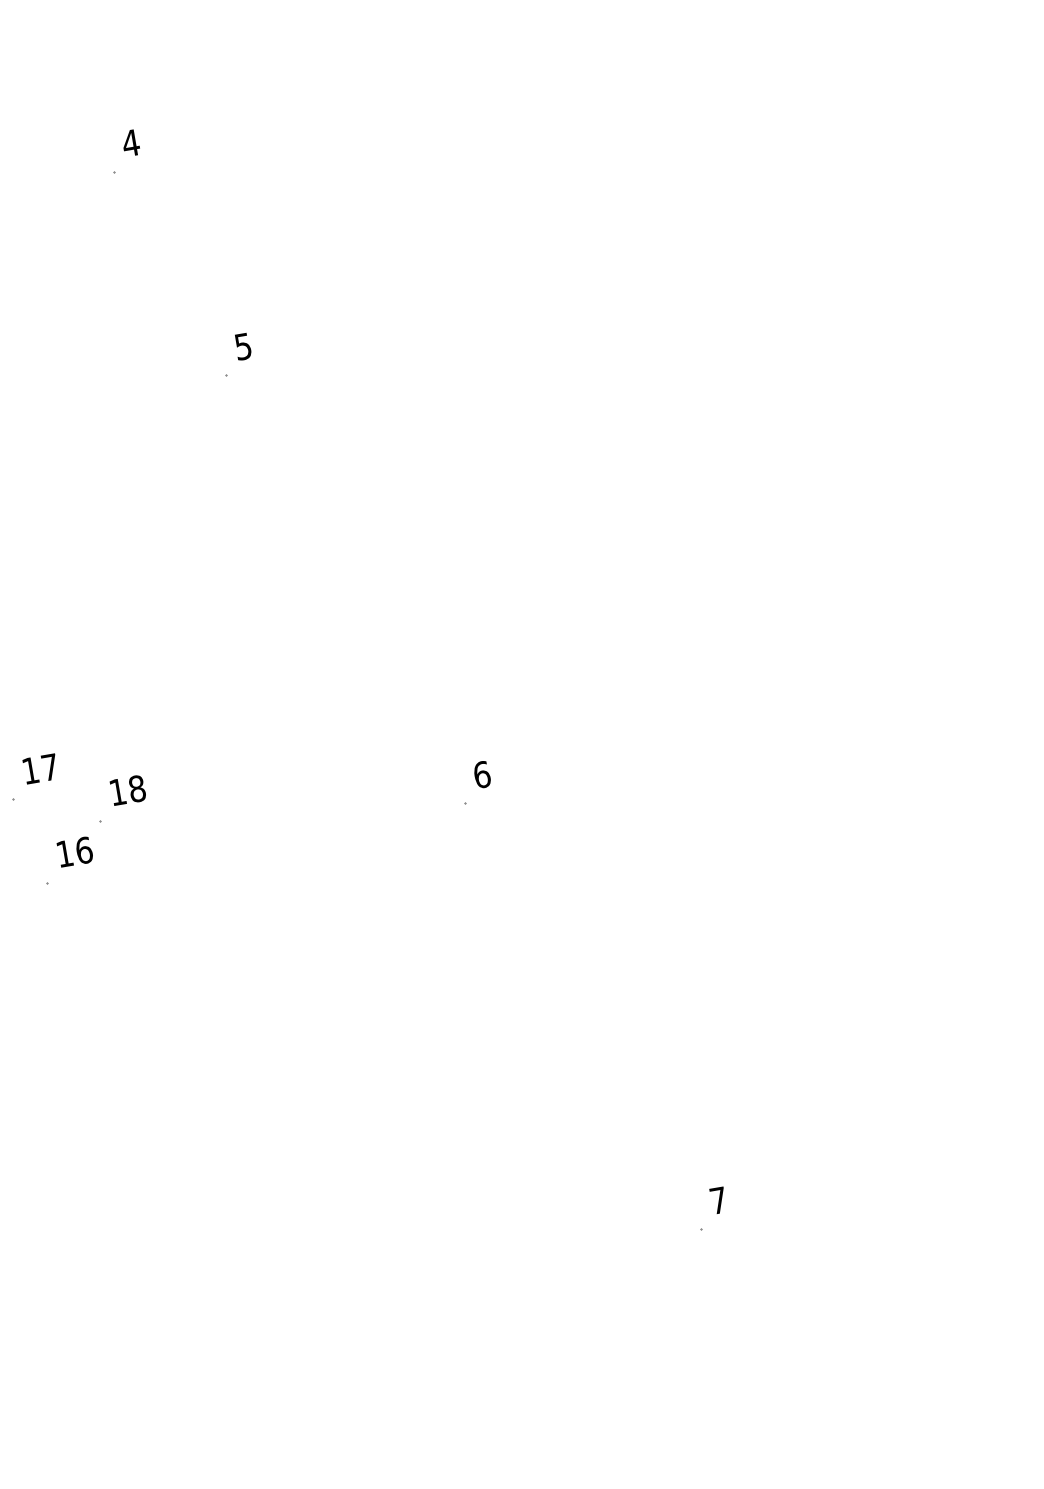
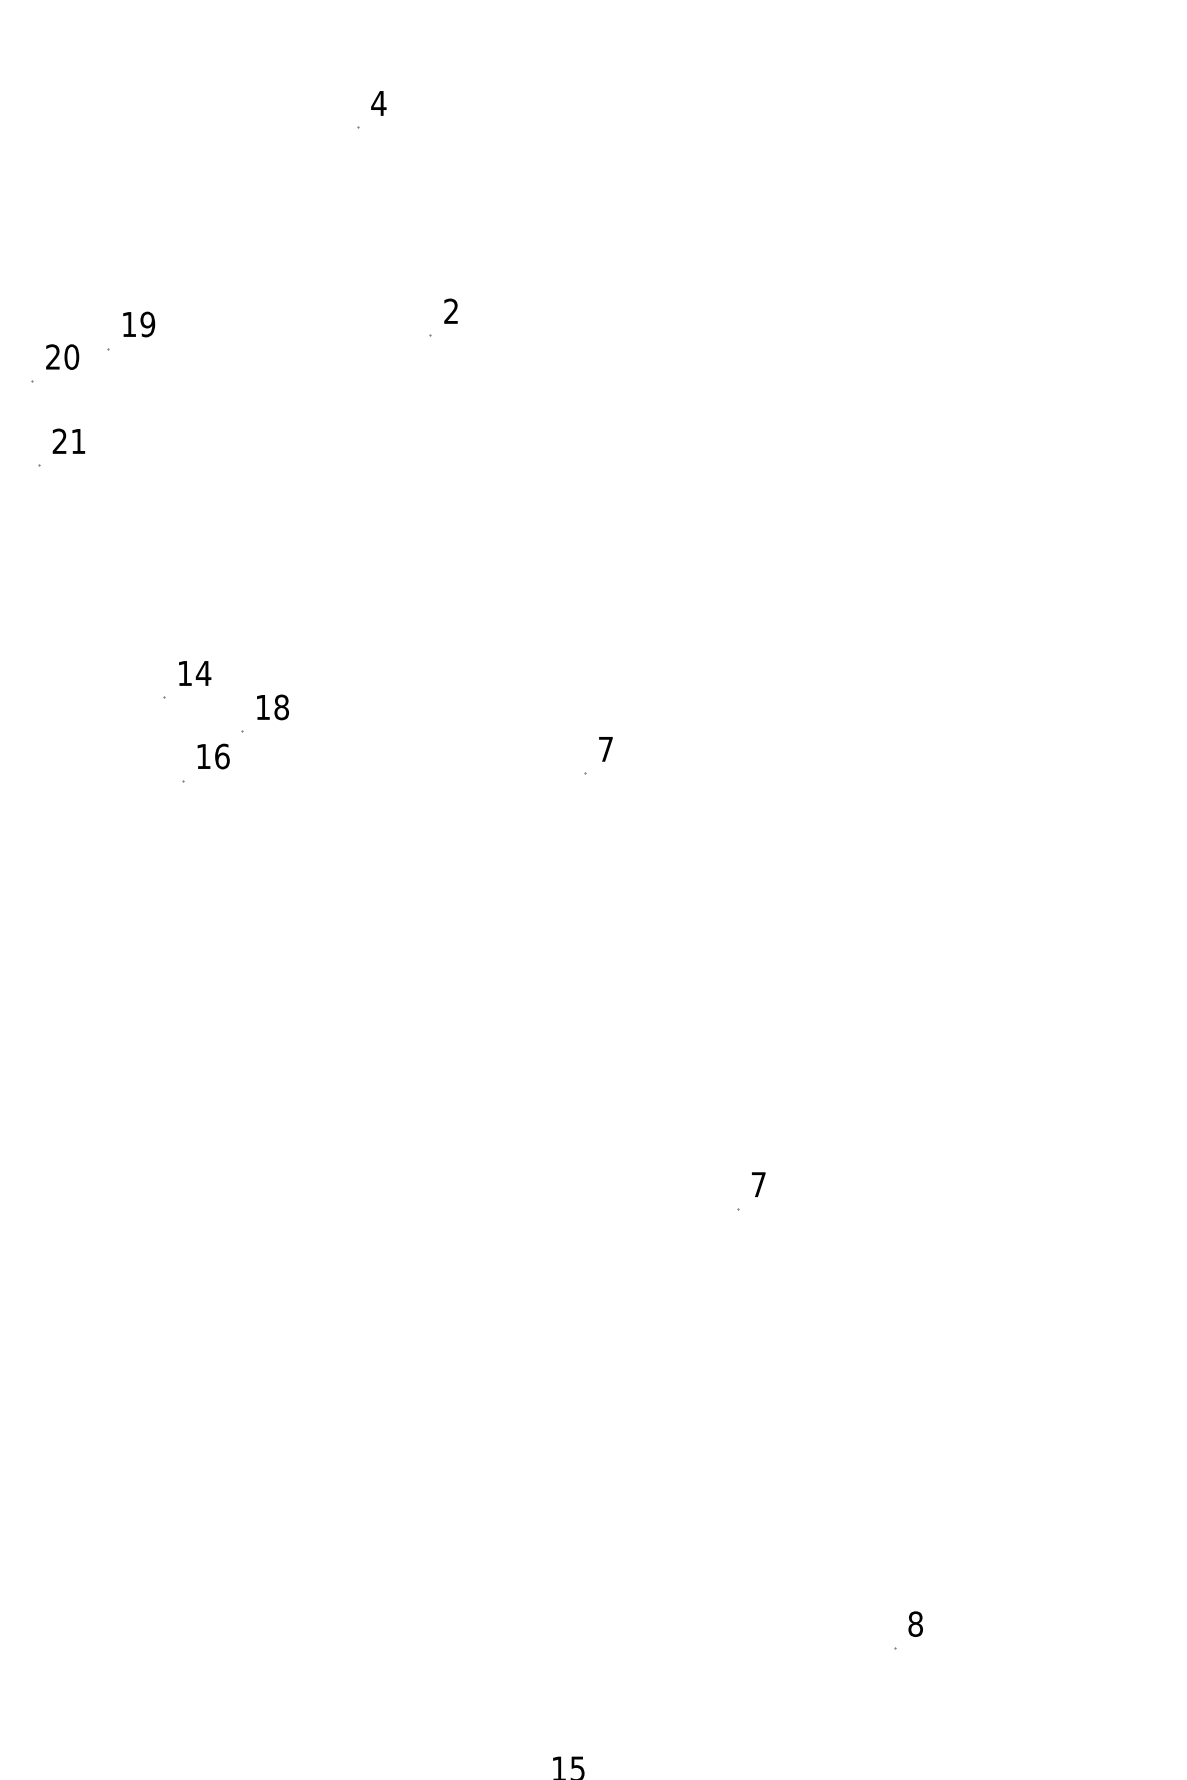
text: (243, 346) -> (451, 311), 5 -> 2
text: (49, 767) -> (203, 673), 17 -> 14
text: (481, 775) -> (605, 749), 6 -> 7

